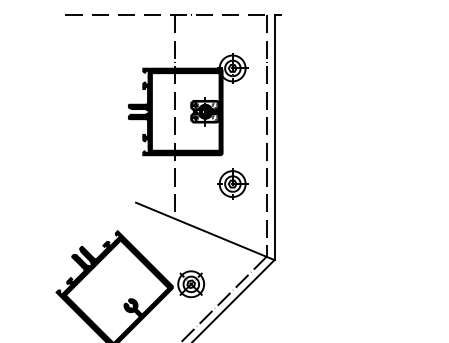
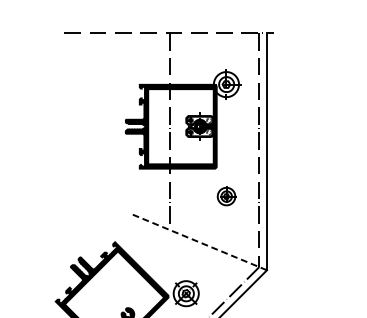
part: (232, 183) -> (226, 196), size x0.7
line: (205, 231) -> (200, 242), solid -> dashed

